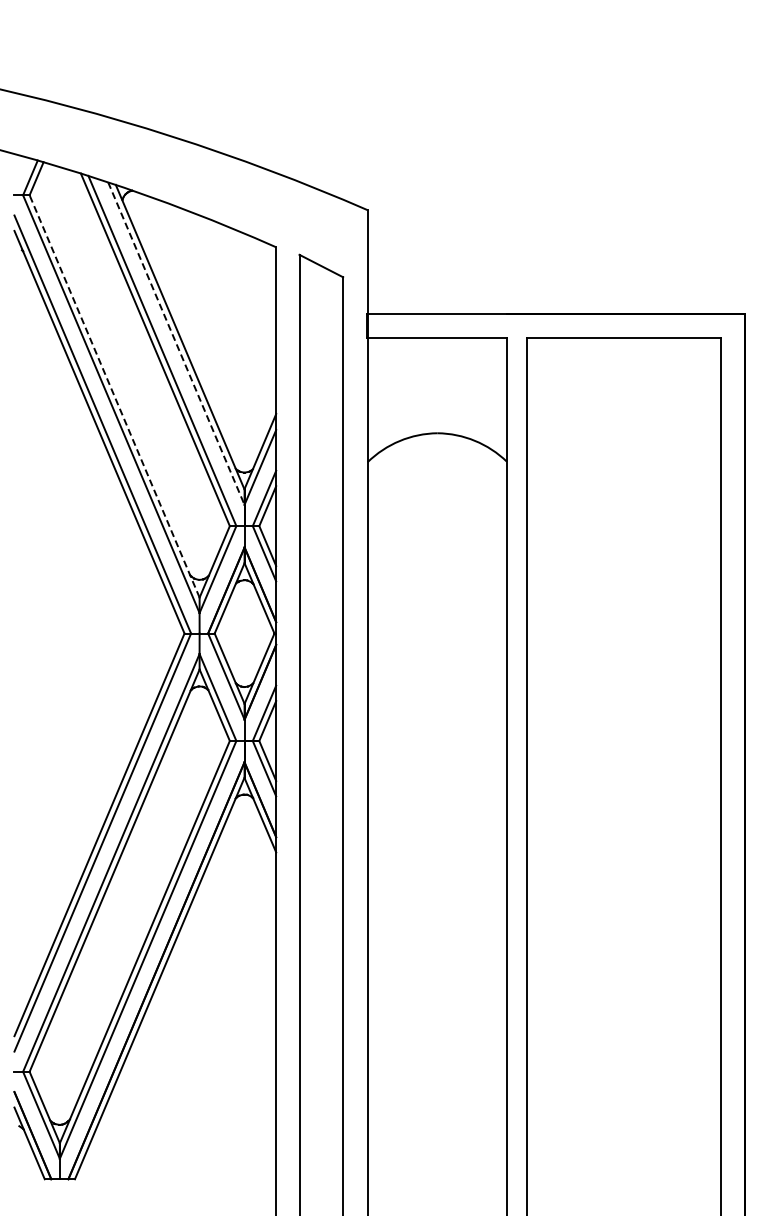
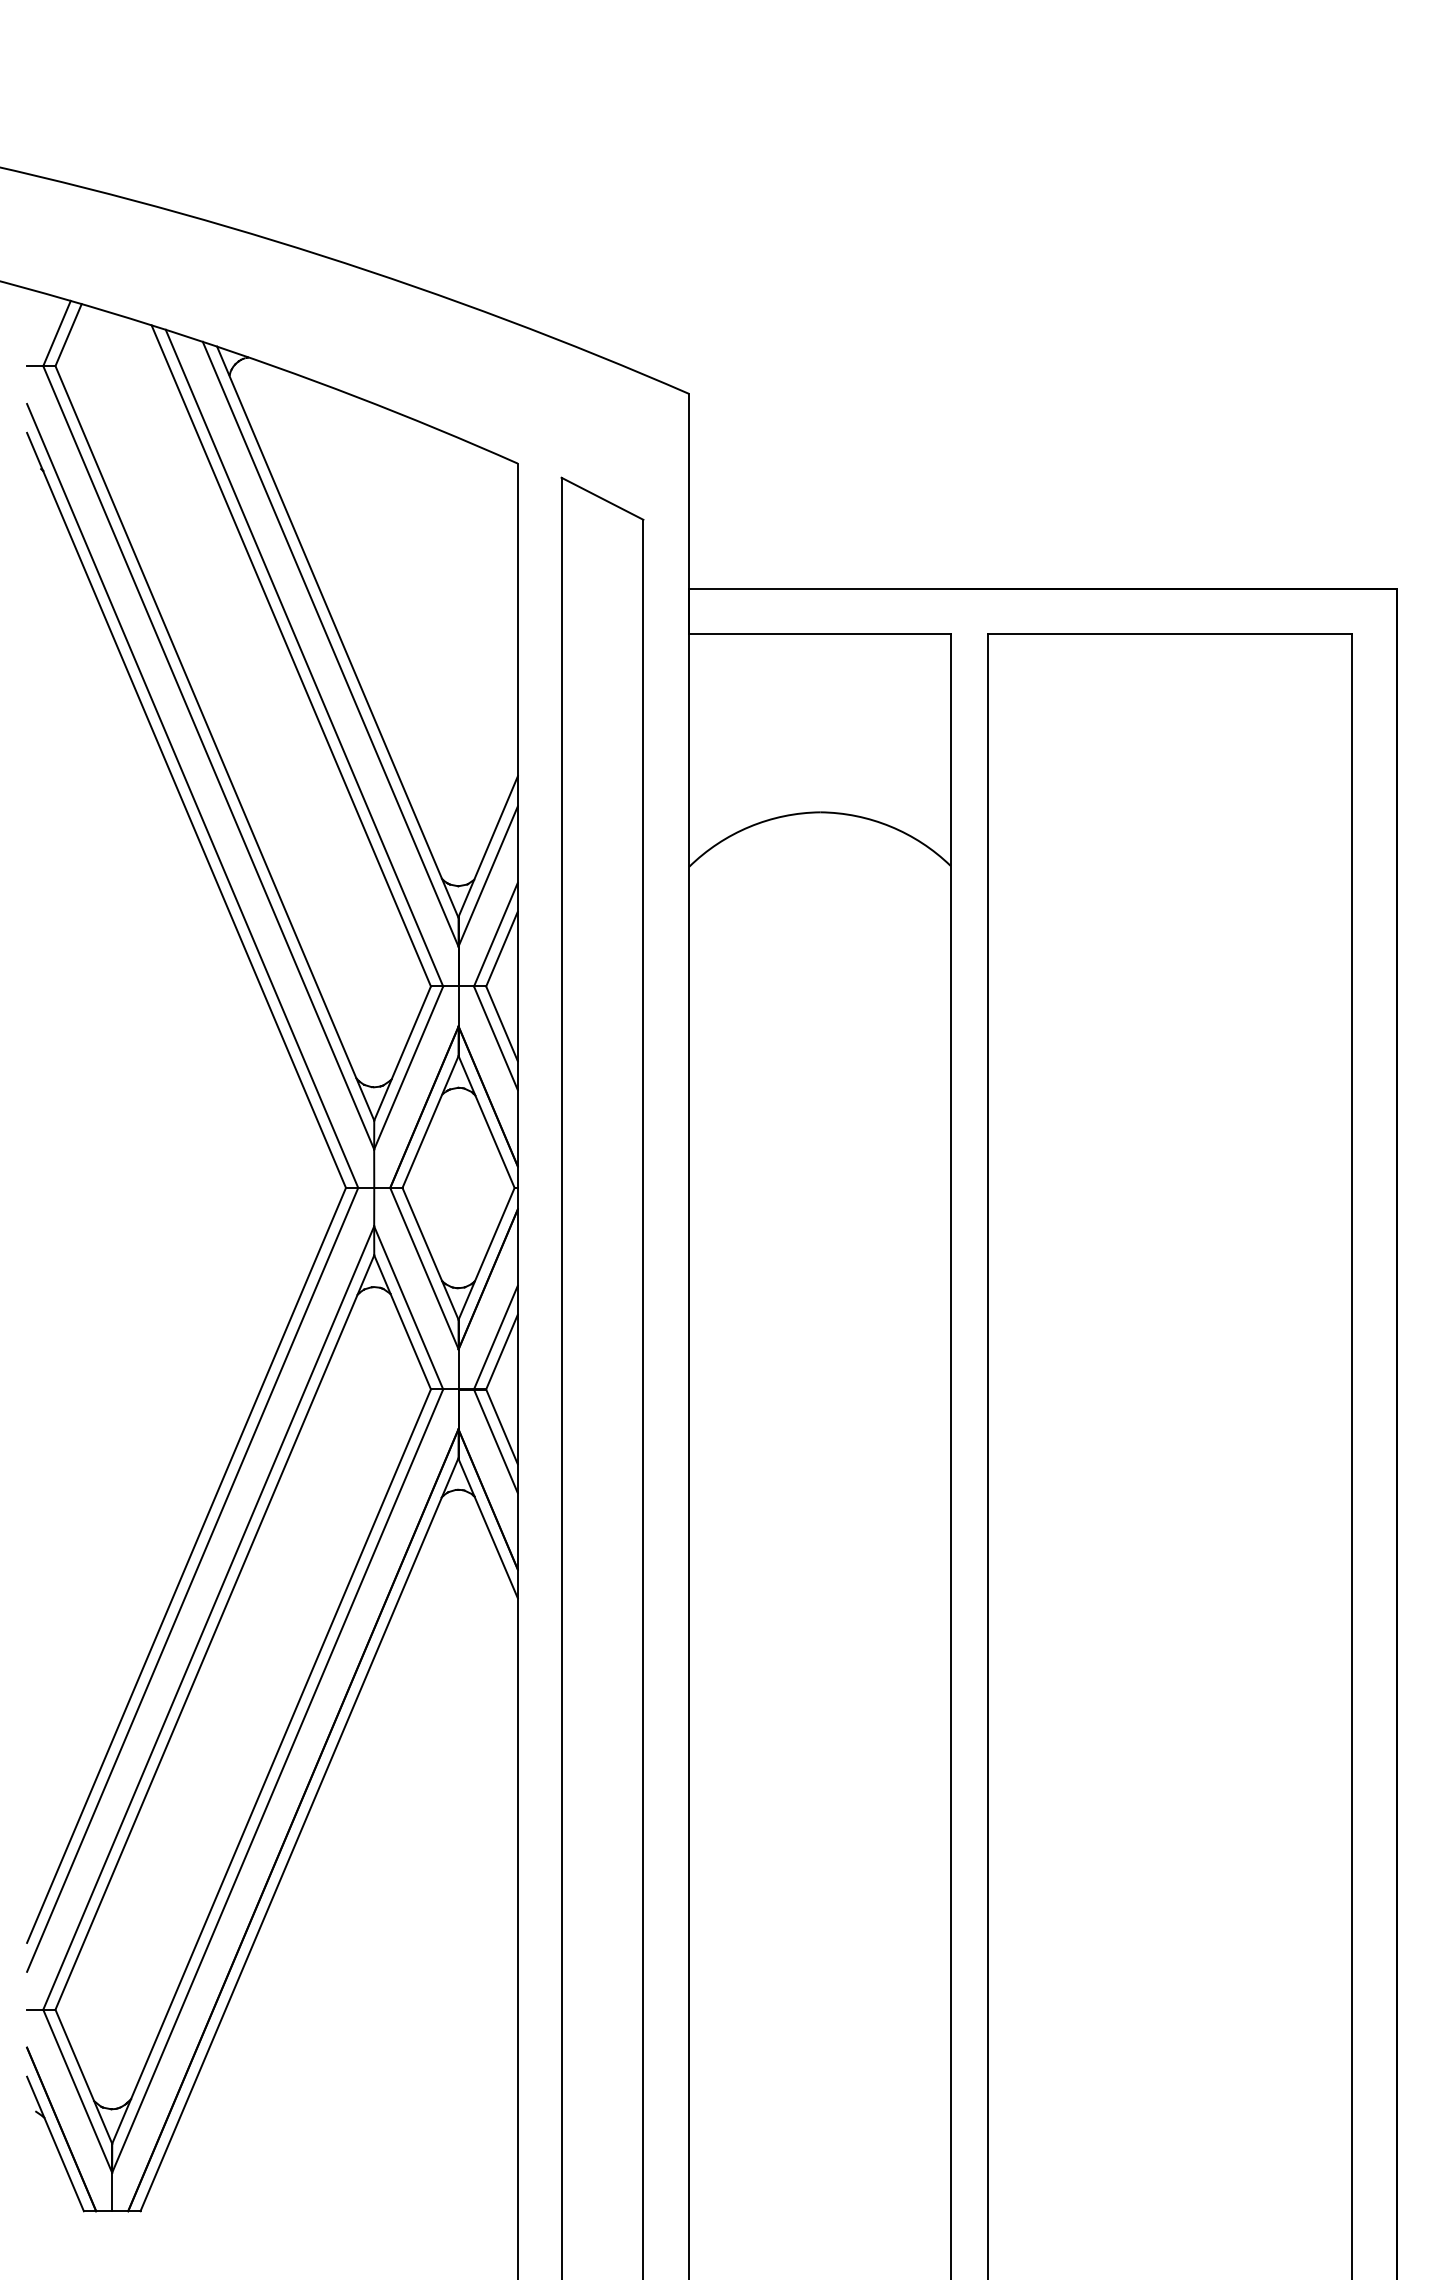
line: (176, 344) -> (330, 645), dashed -> solid
line: (114, 396) -> (214, 743), dashed -> solid

